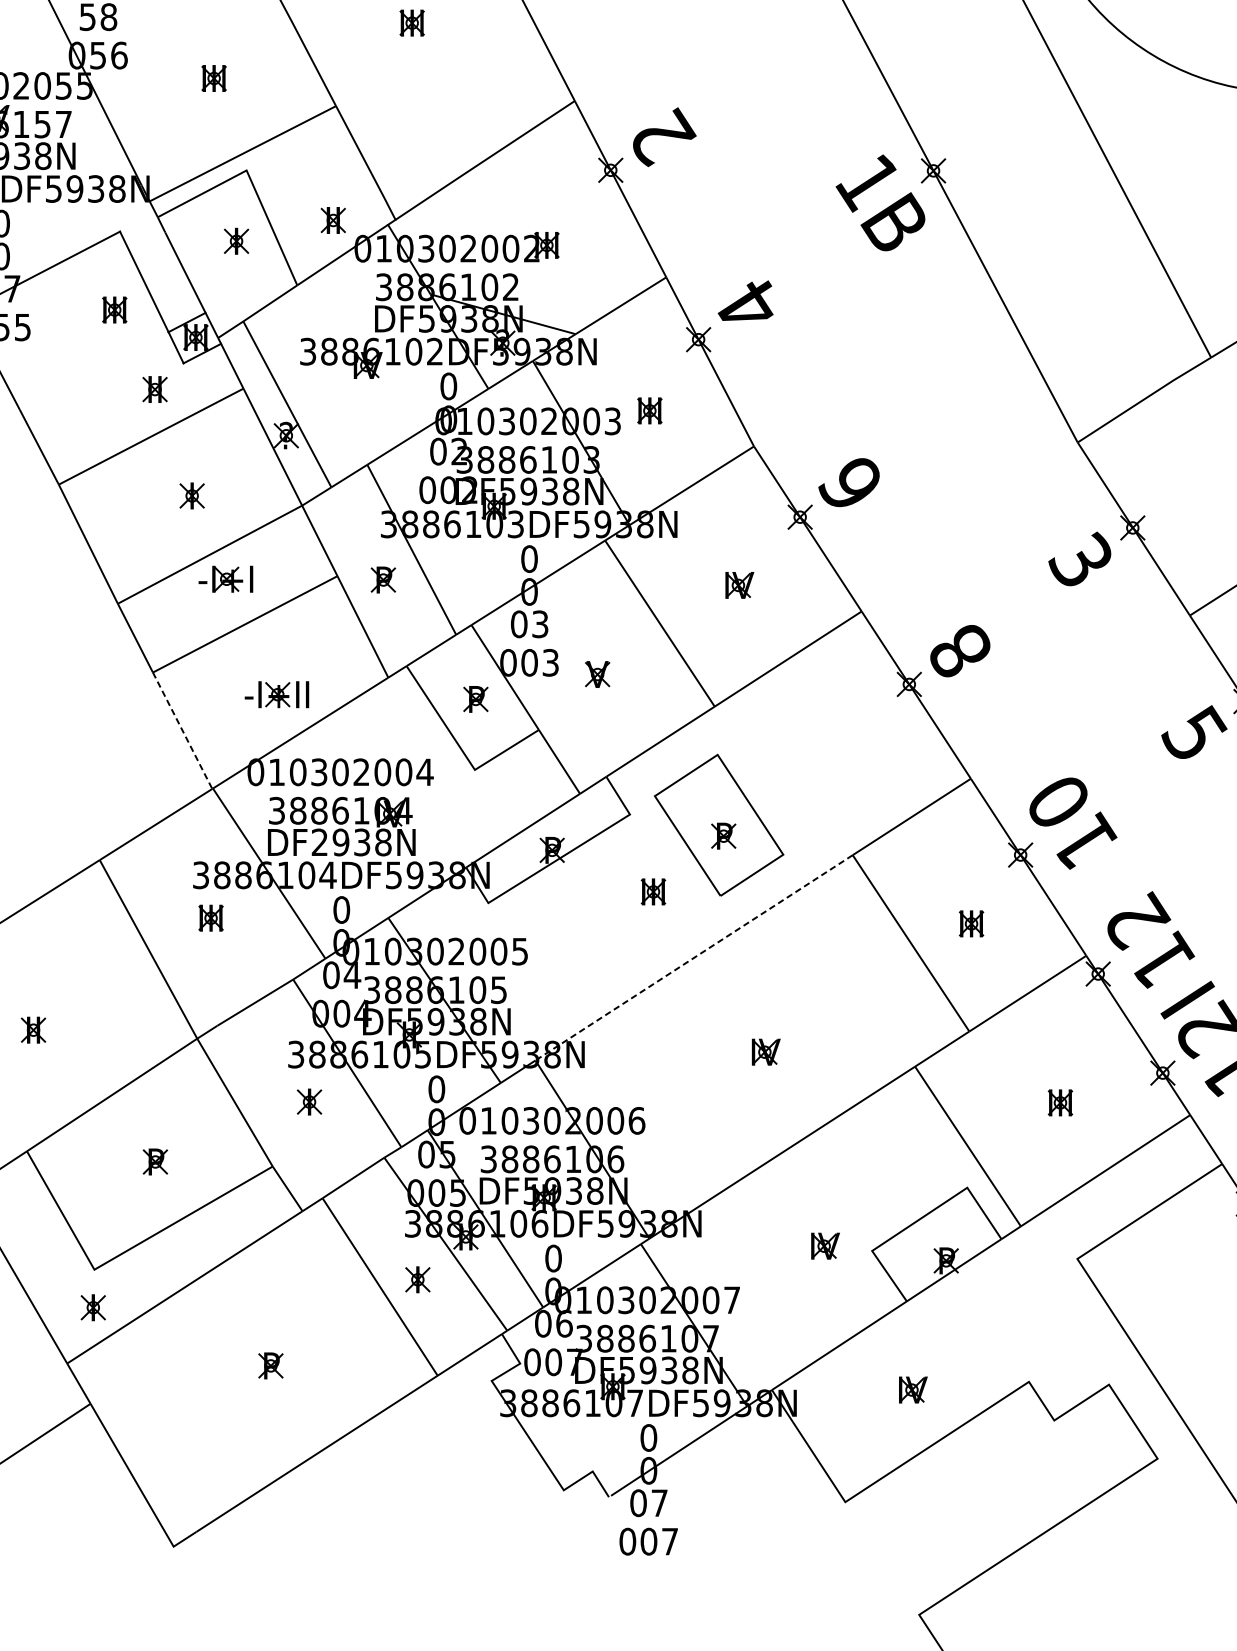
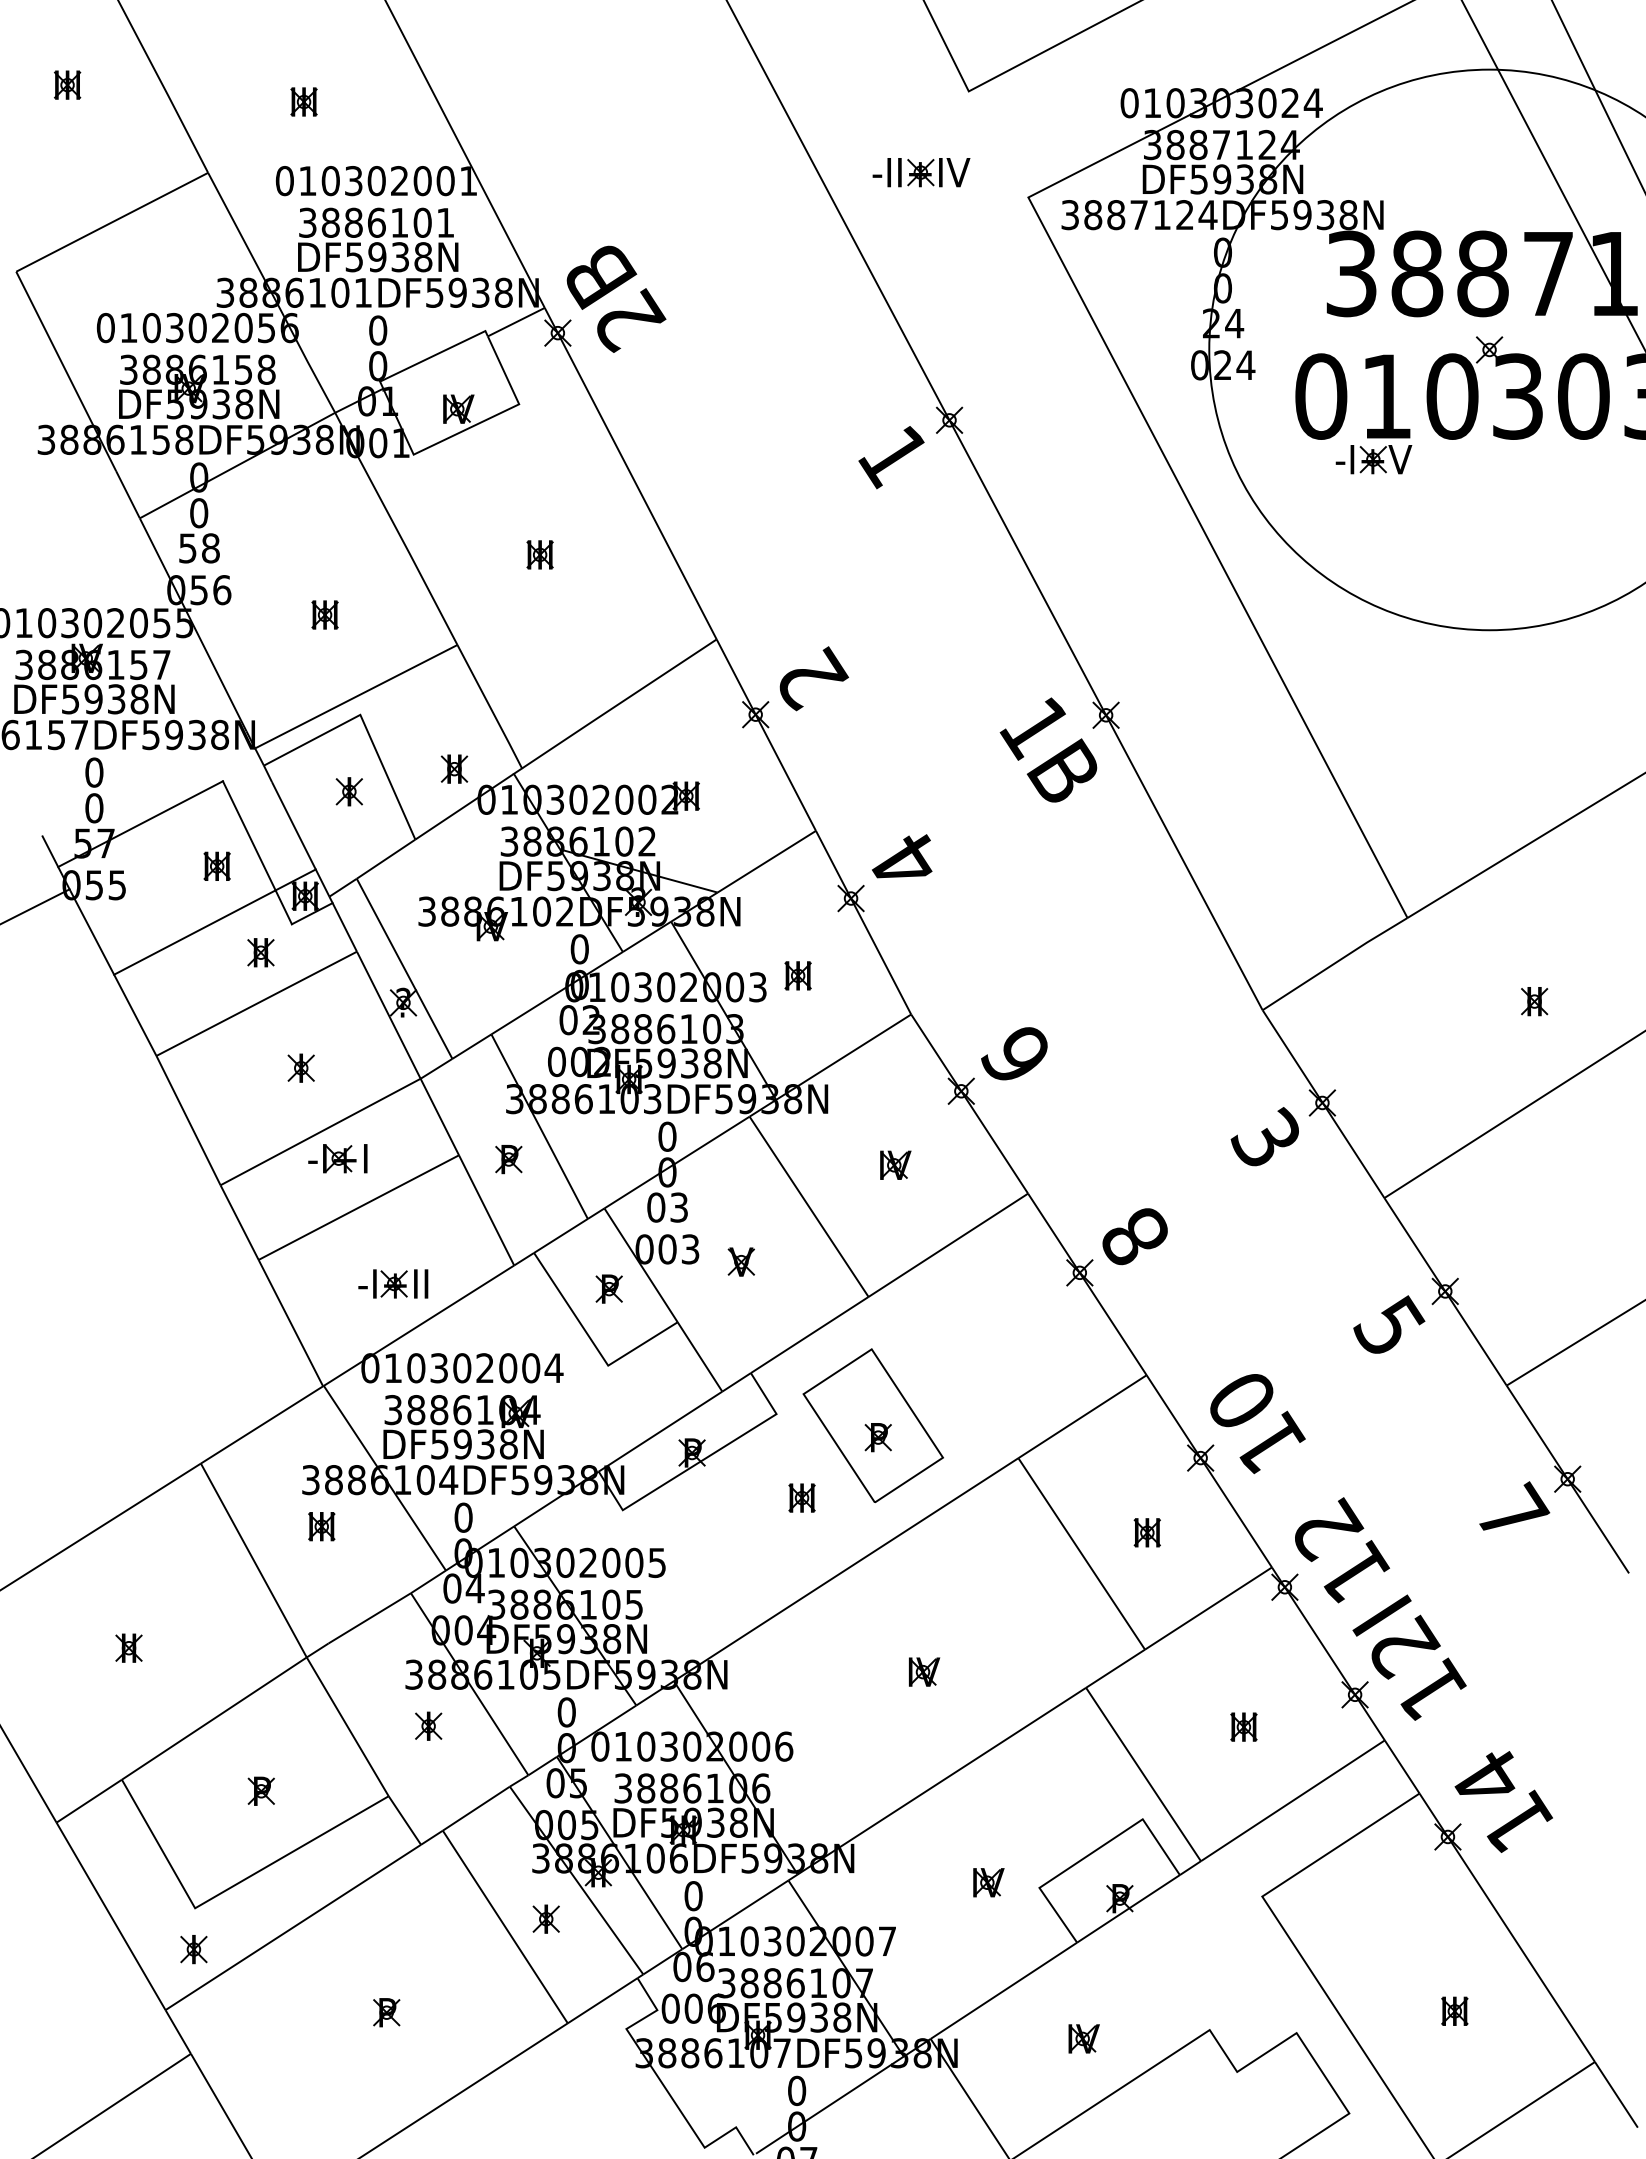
line: (93, 370) -> (194, 932), added
line: (182, 731) -> (290, 1323), dashed -> solid
text: (319, 842) -> (439, 1444), DF2938N -> DF5938N
line: (693, 957) -> (845, 1569), dashed -> solid
text: (574, 1362) -> (716, 2008), 007 -> 006

